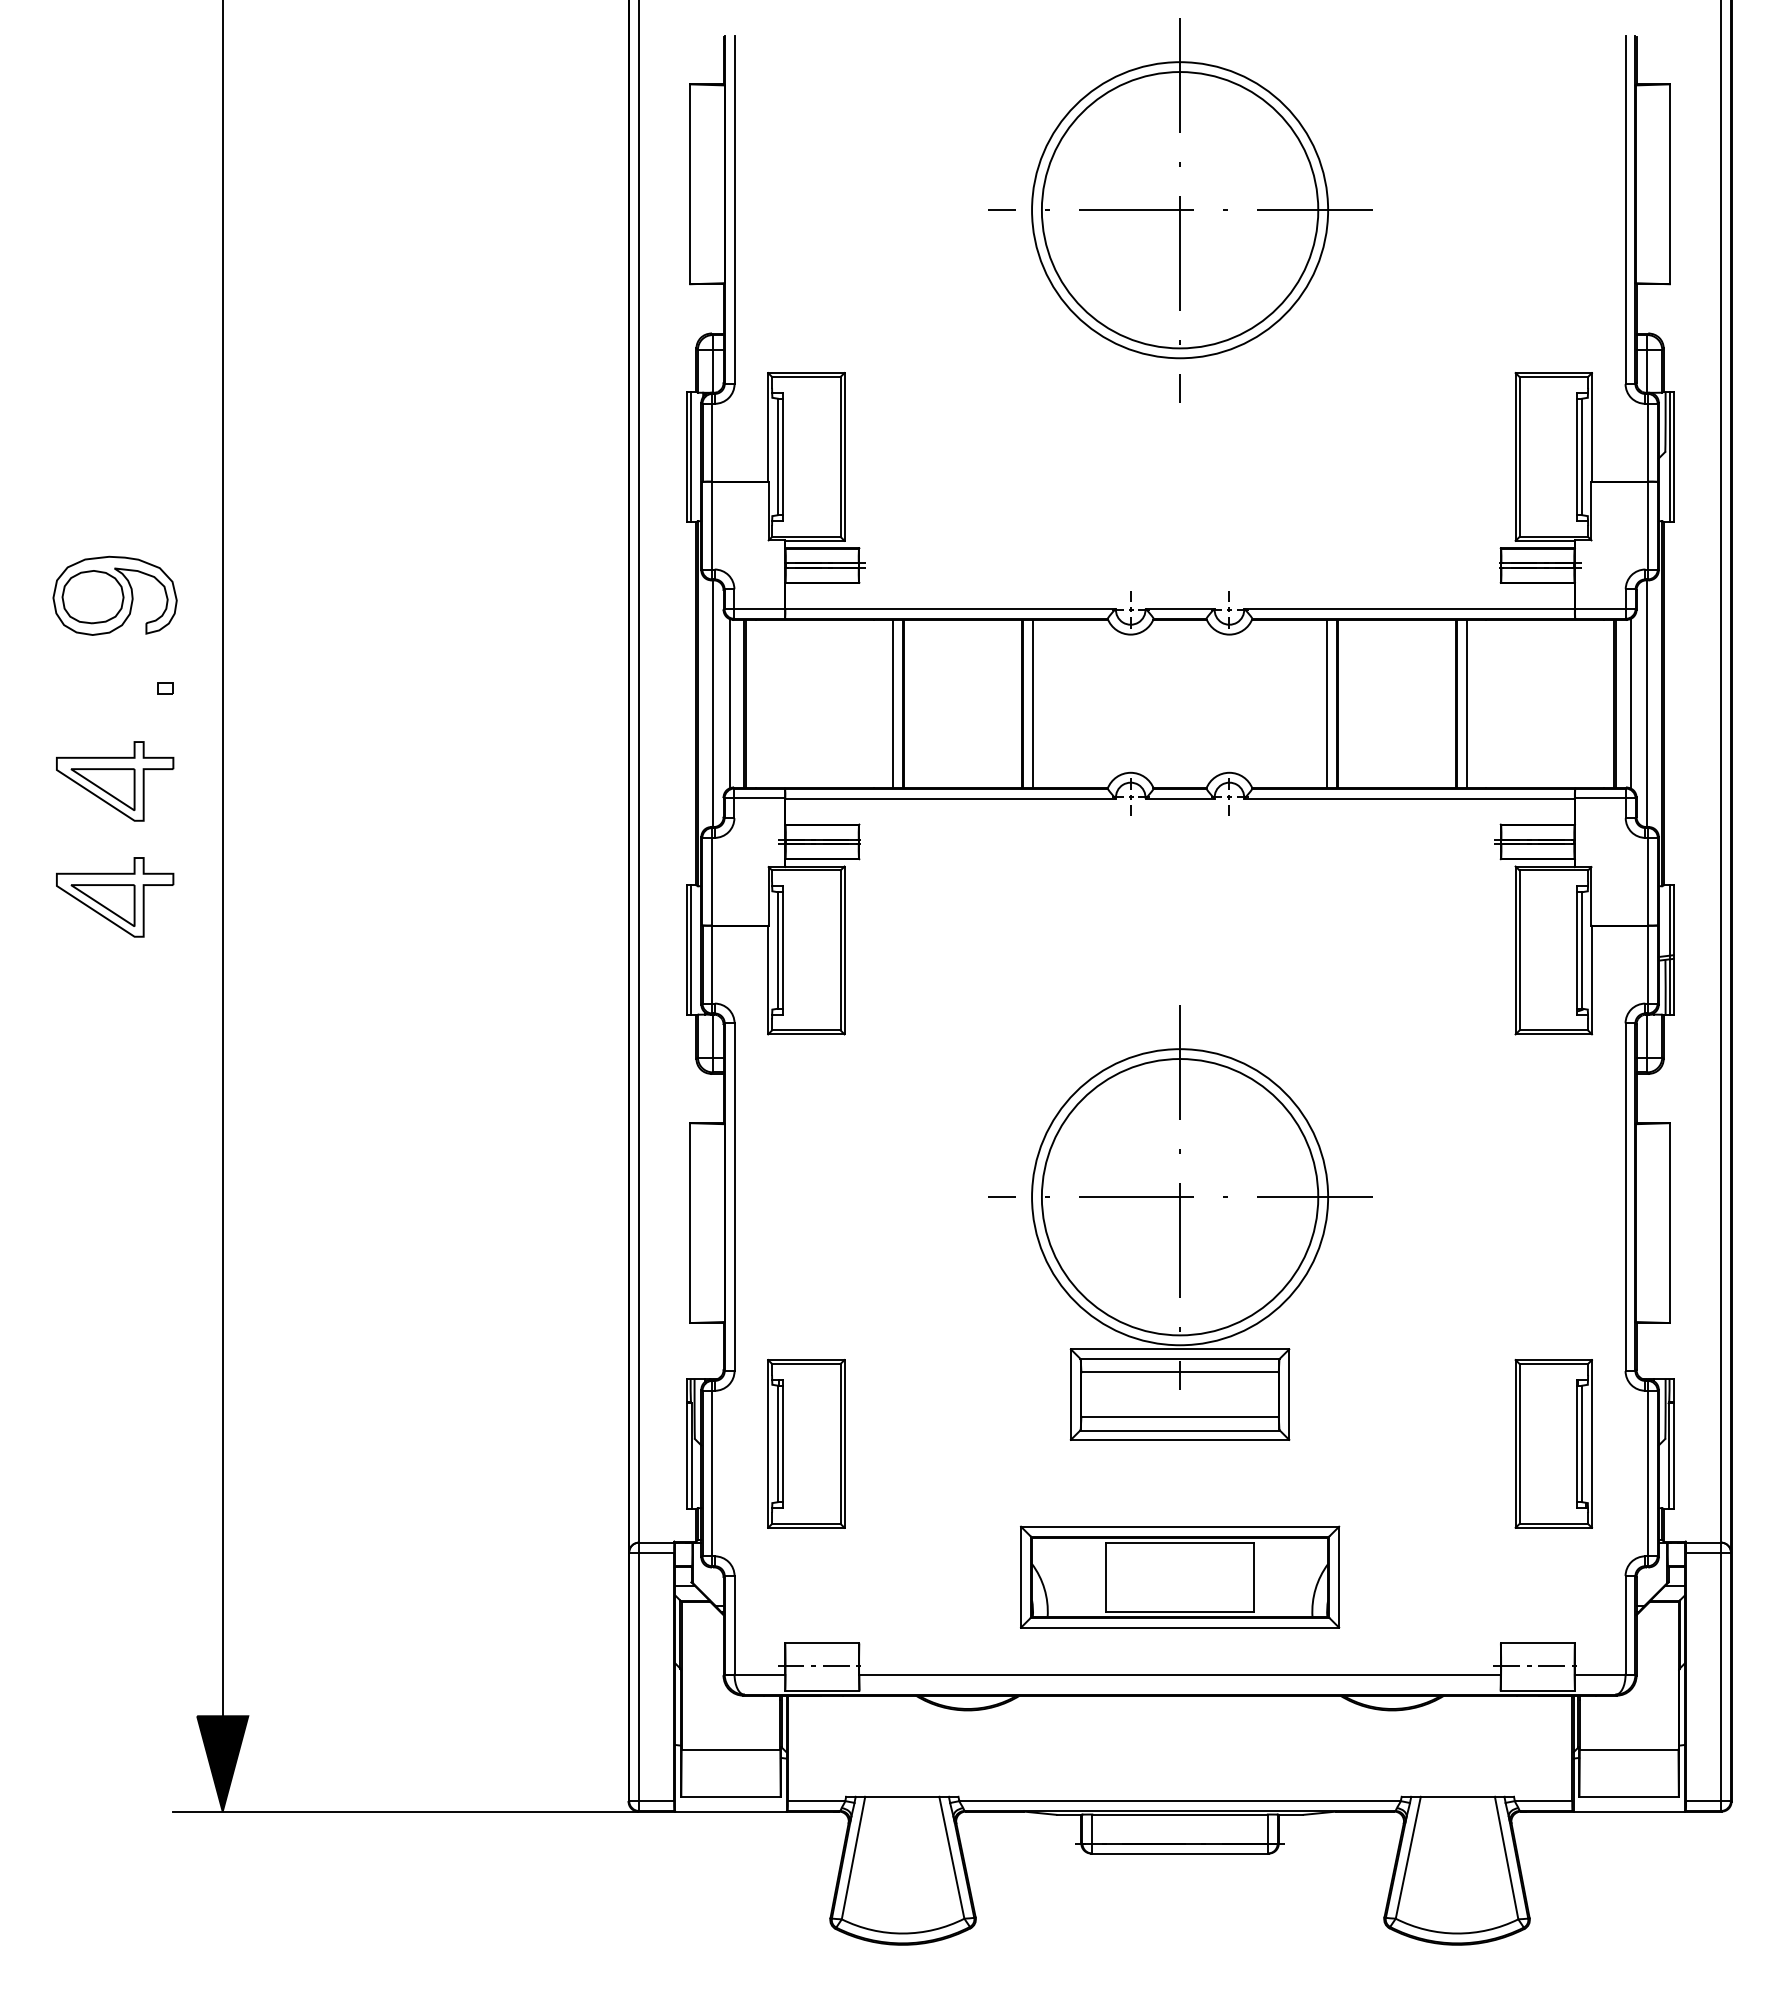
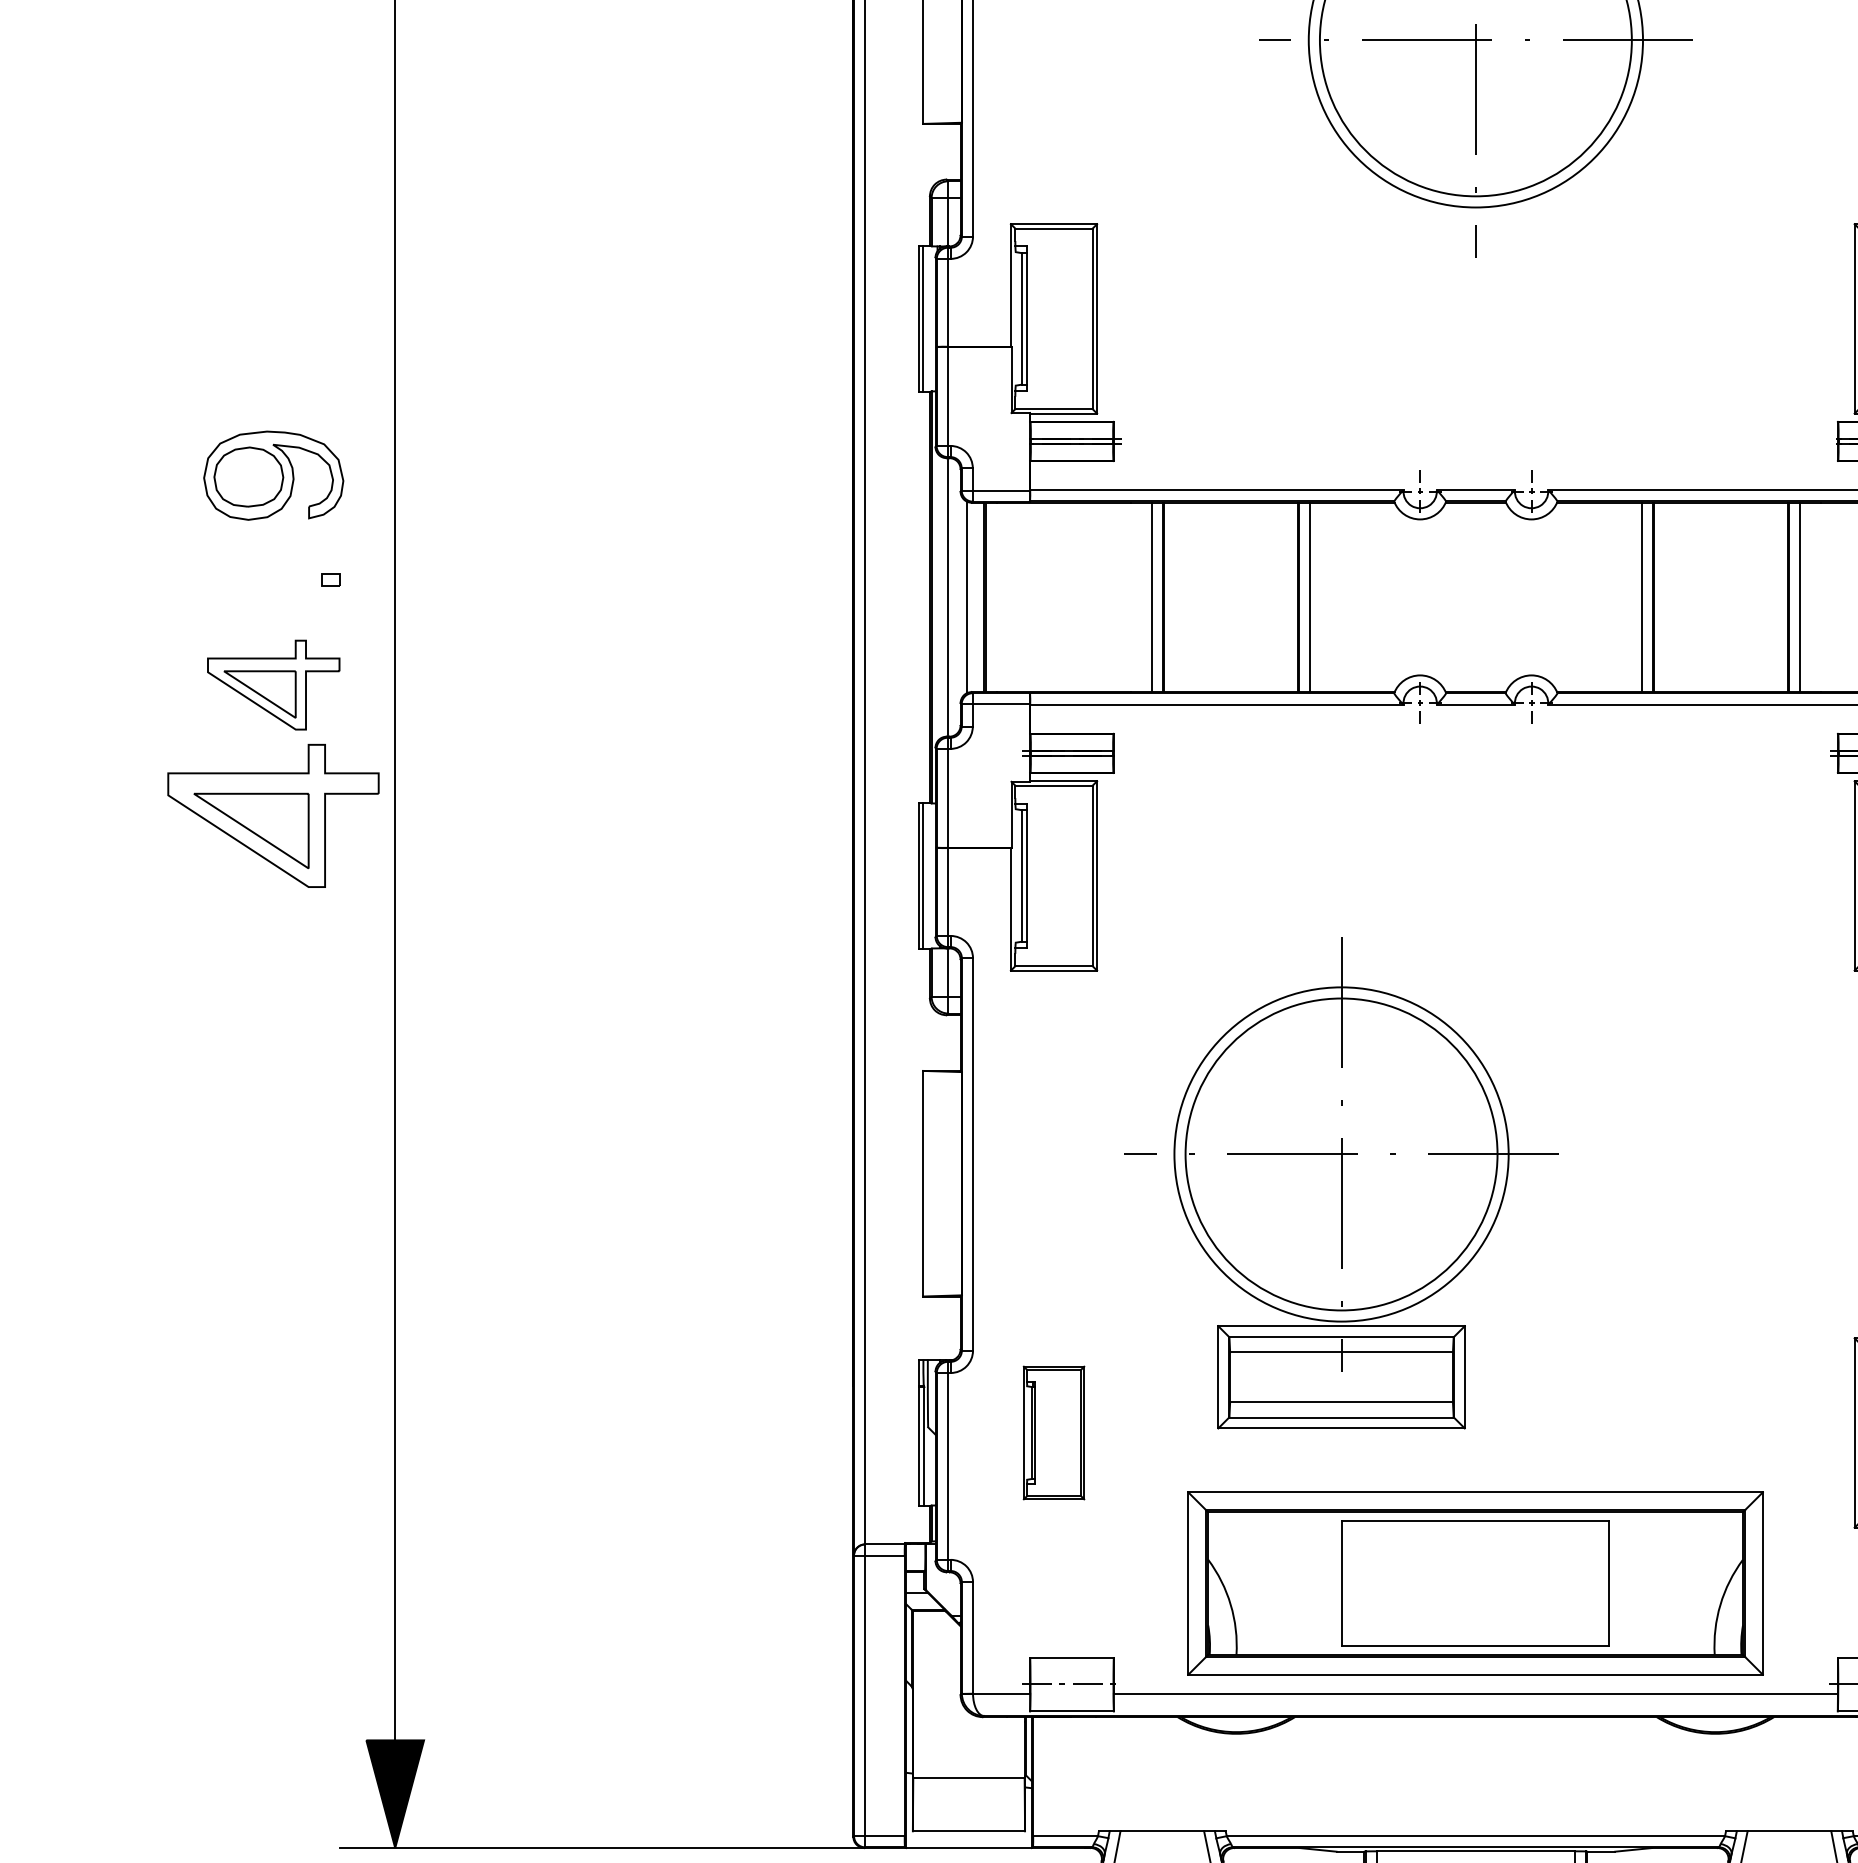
part: (115, 897) -> (274, 816), size x1.6
part: (1180, 1222) -> (1342, 1183), moved
part: (806, 1443) -> (1054, 1432), size x0.7
part: (1180, 1576) -> (1476, 1582), size x1.6

